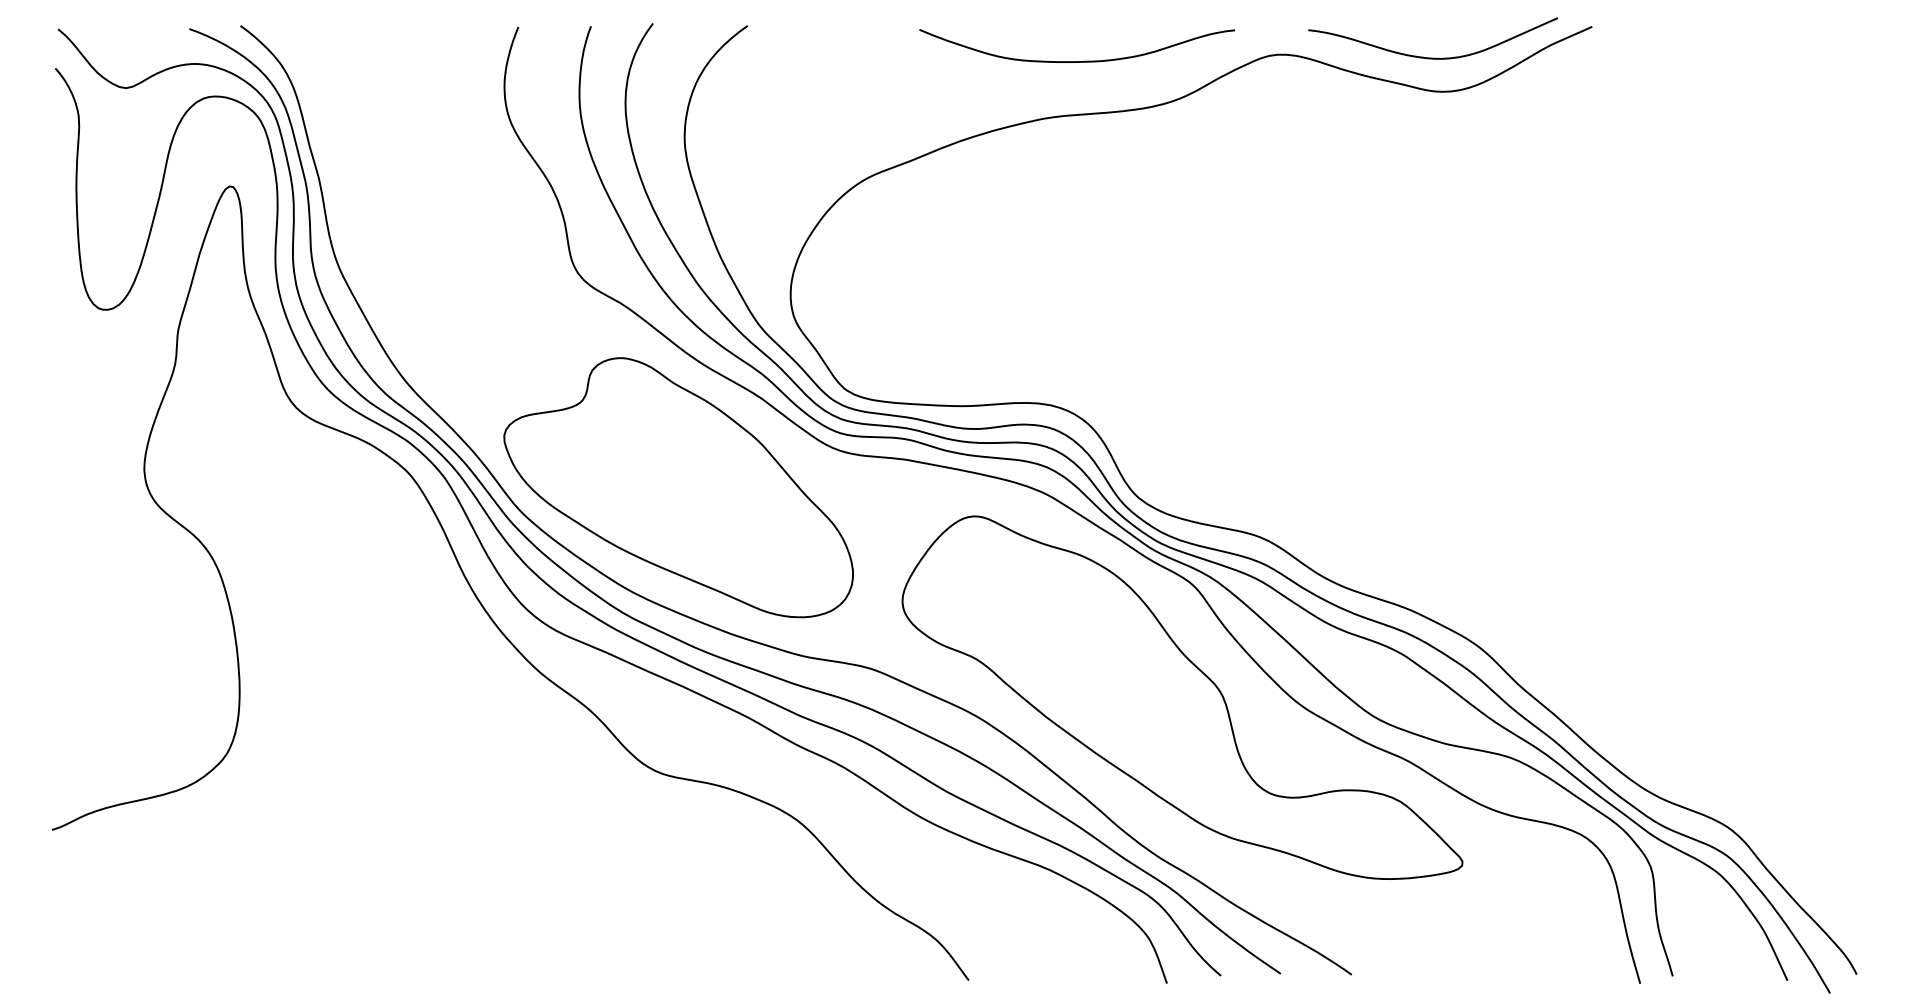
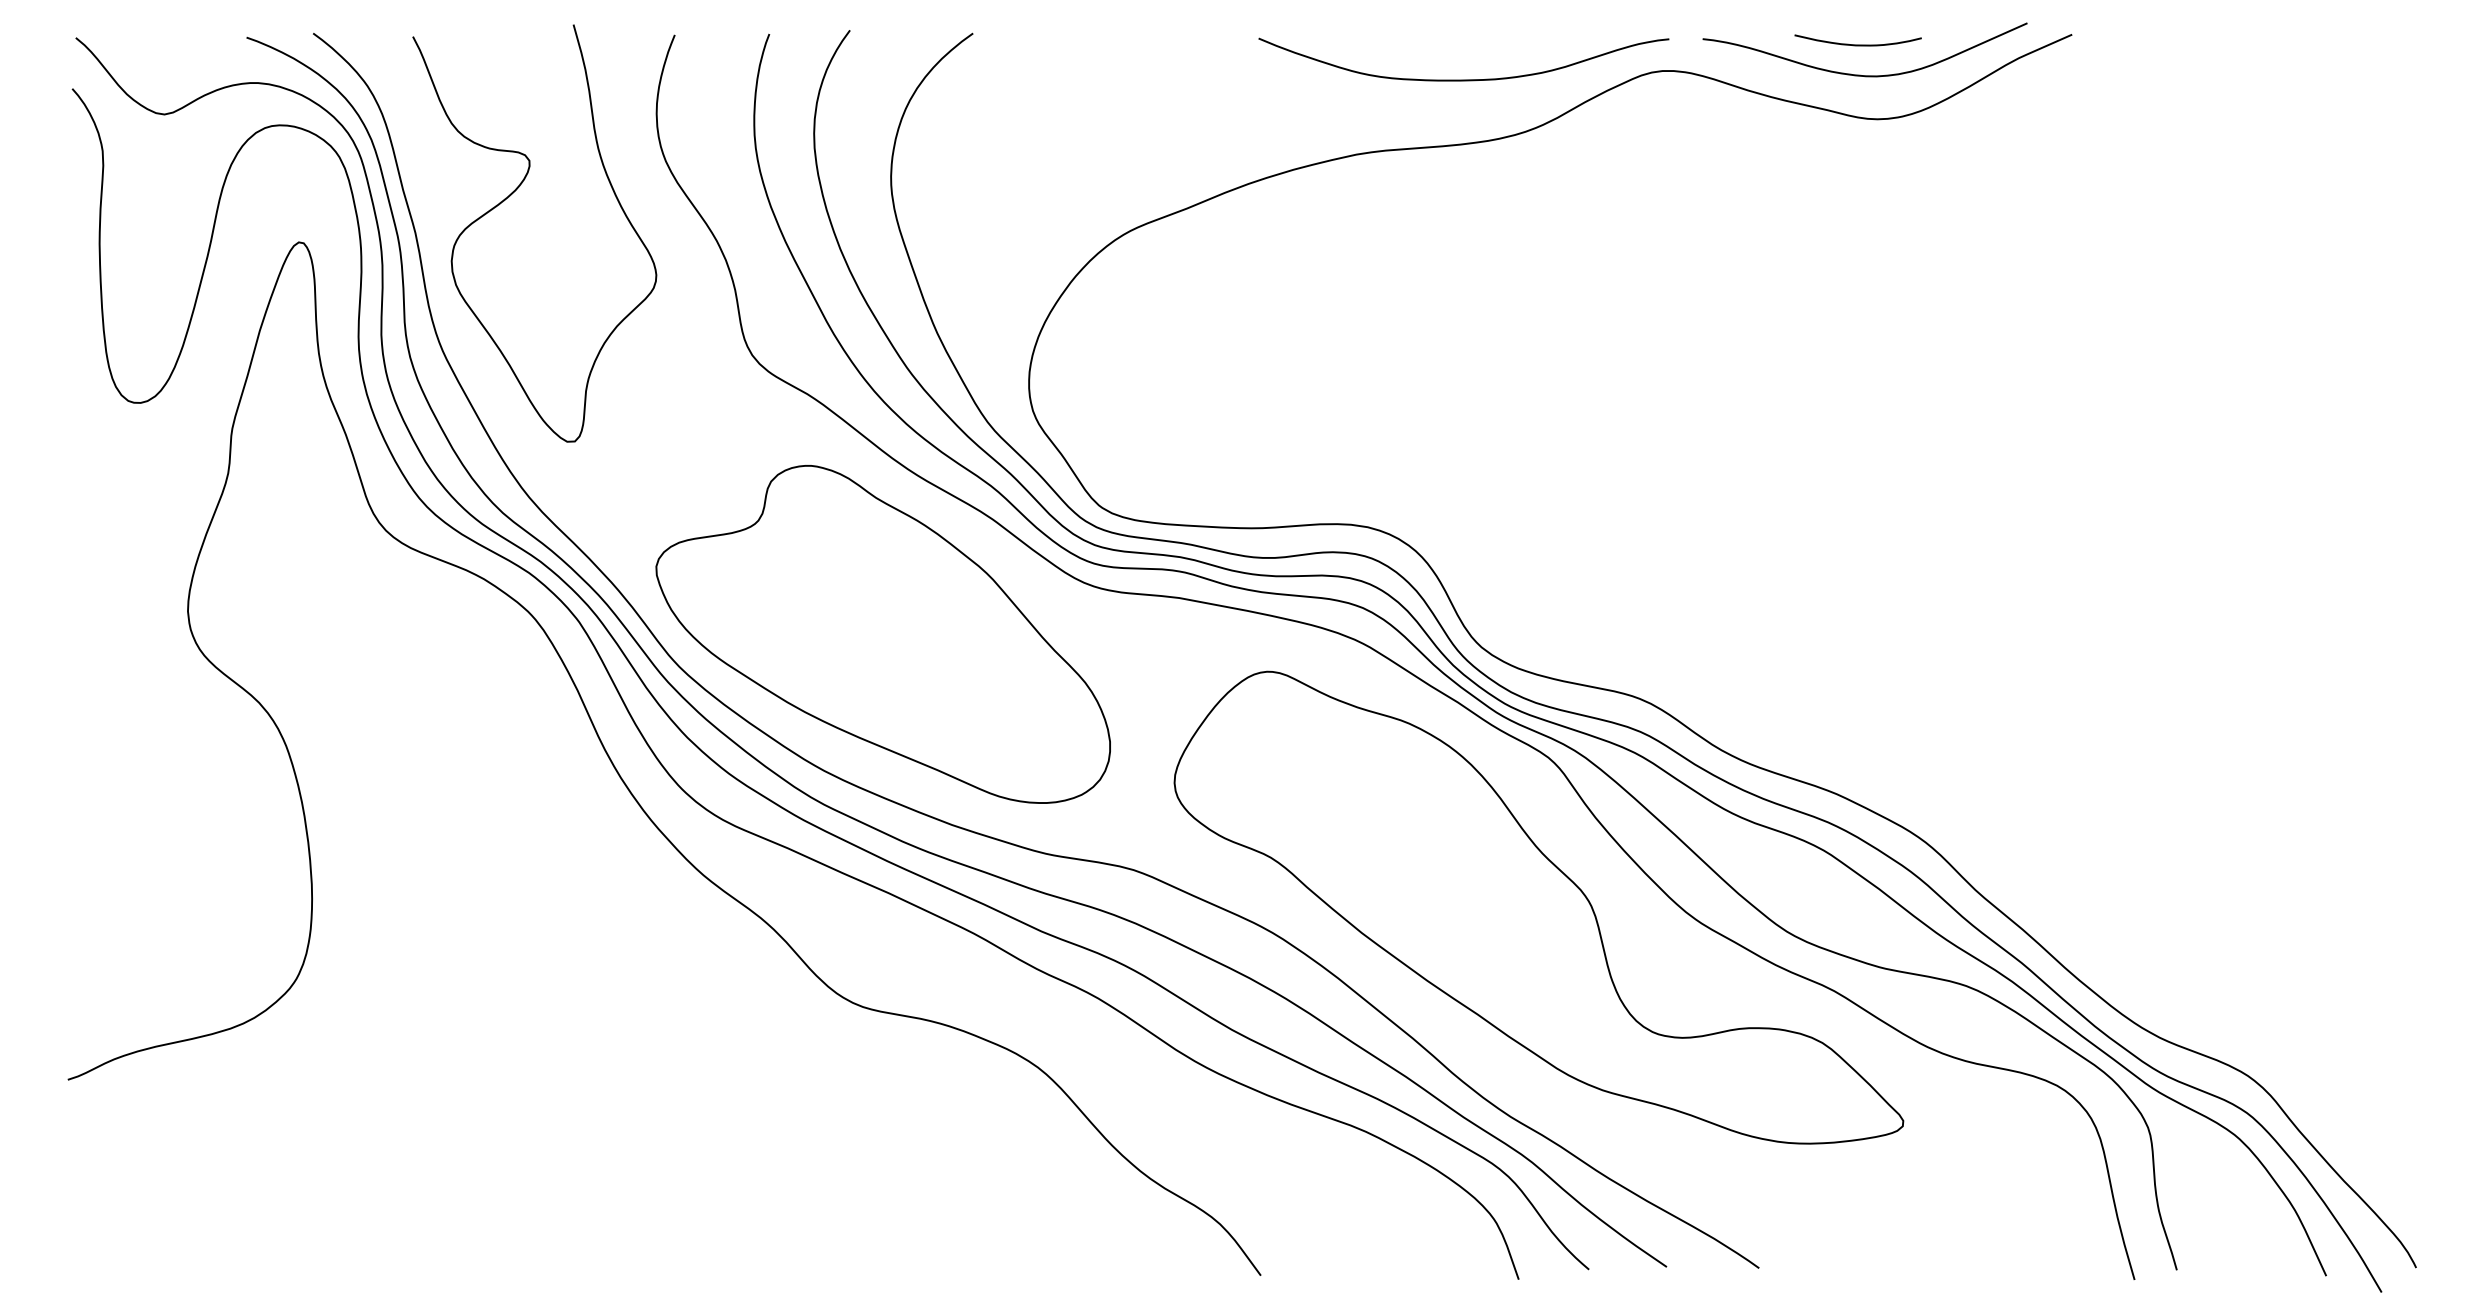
curve: (1427, 34) -> (1857, 44), added
curve: (1076, 61) -> (1463, 79), moved
curve: (391, 151) -> (509, 197), added

